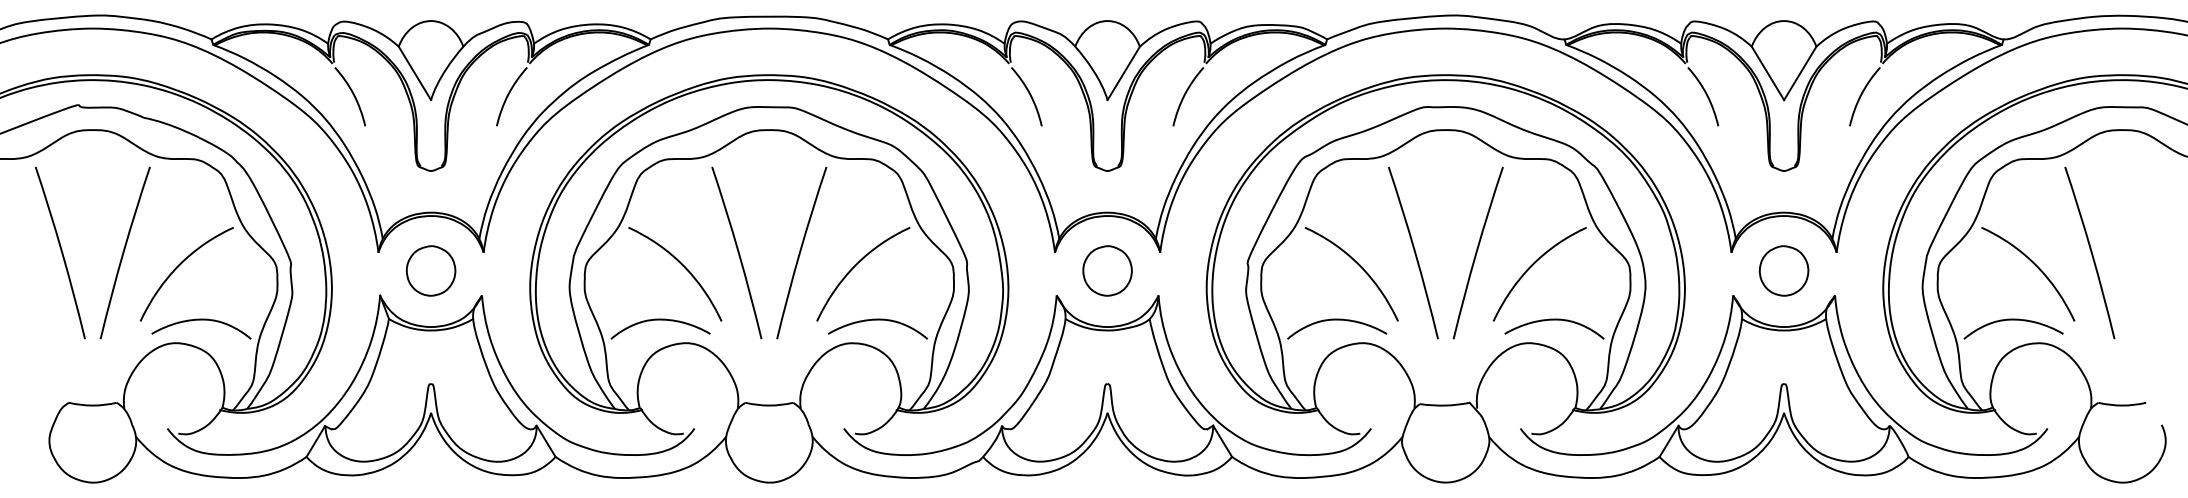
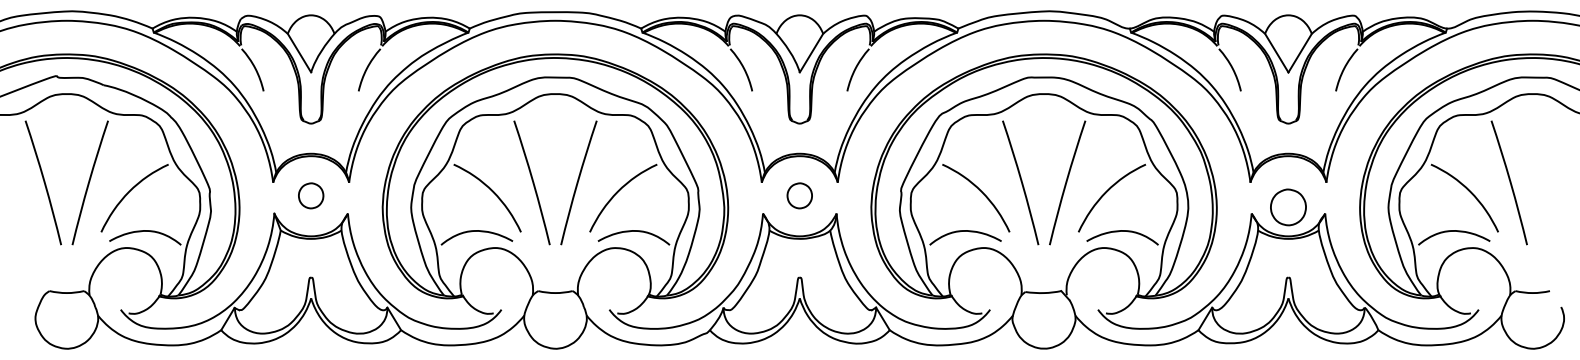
part: (430, 270) -> (310, 195), size x0.7
part: (1107, 270) -> (799, 195), size x0.7
part: (1783, 270) -> (1288, 207), moved

